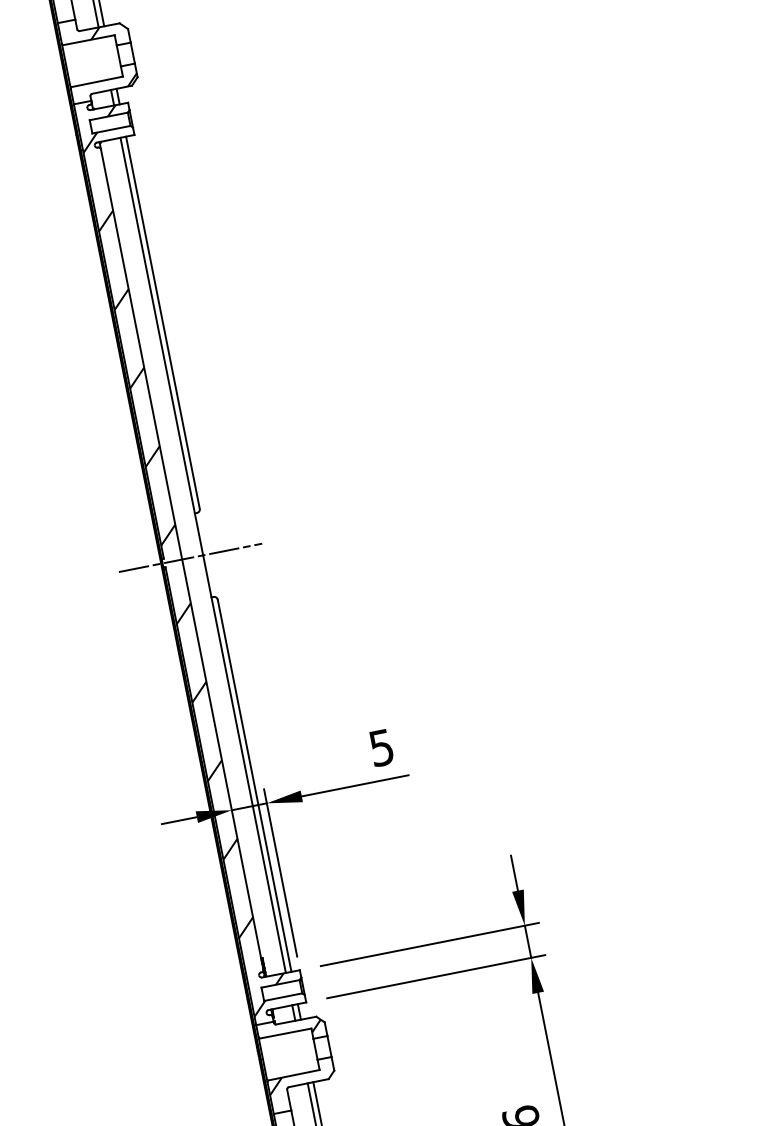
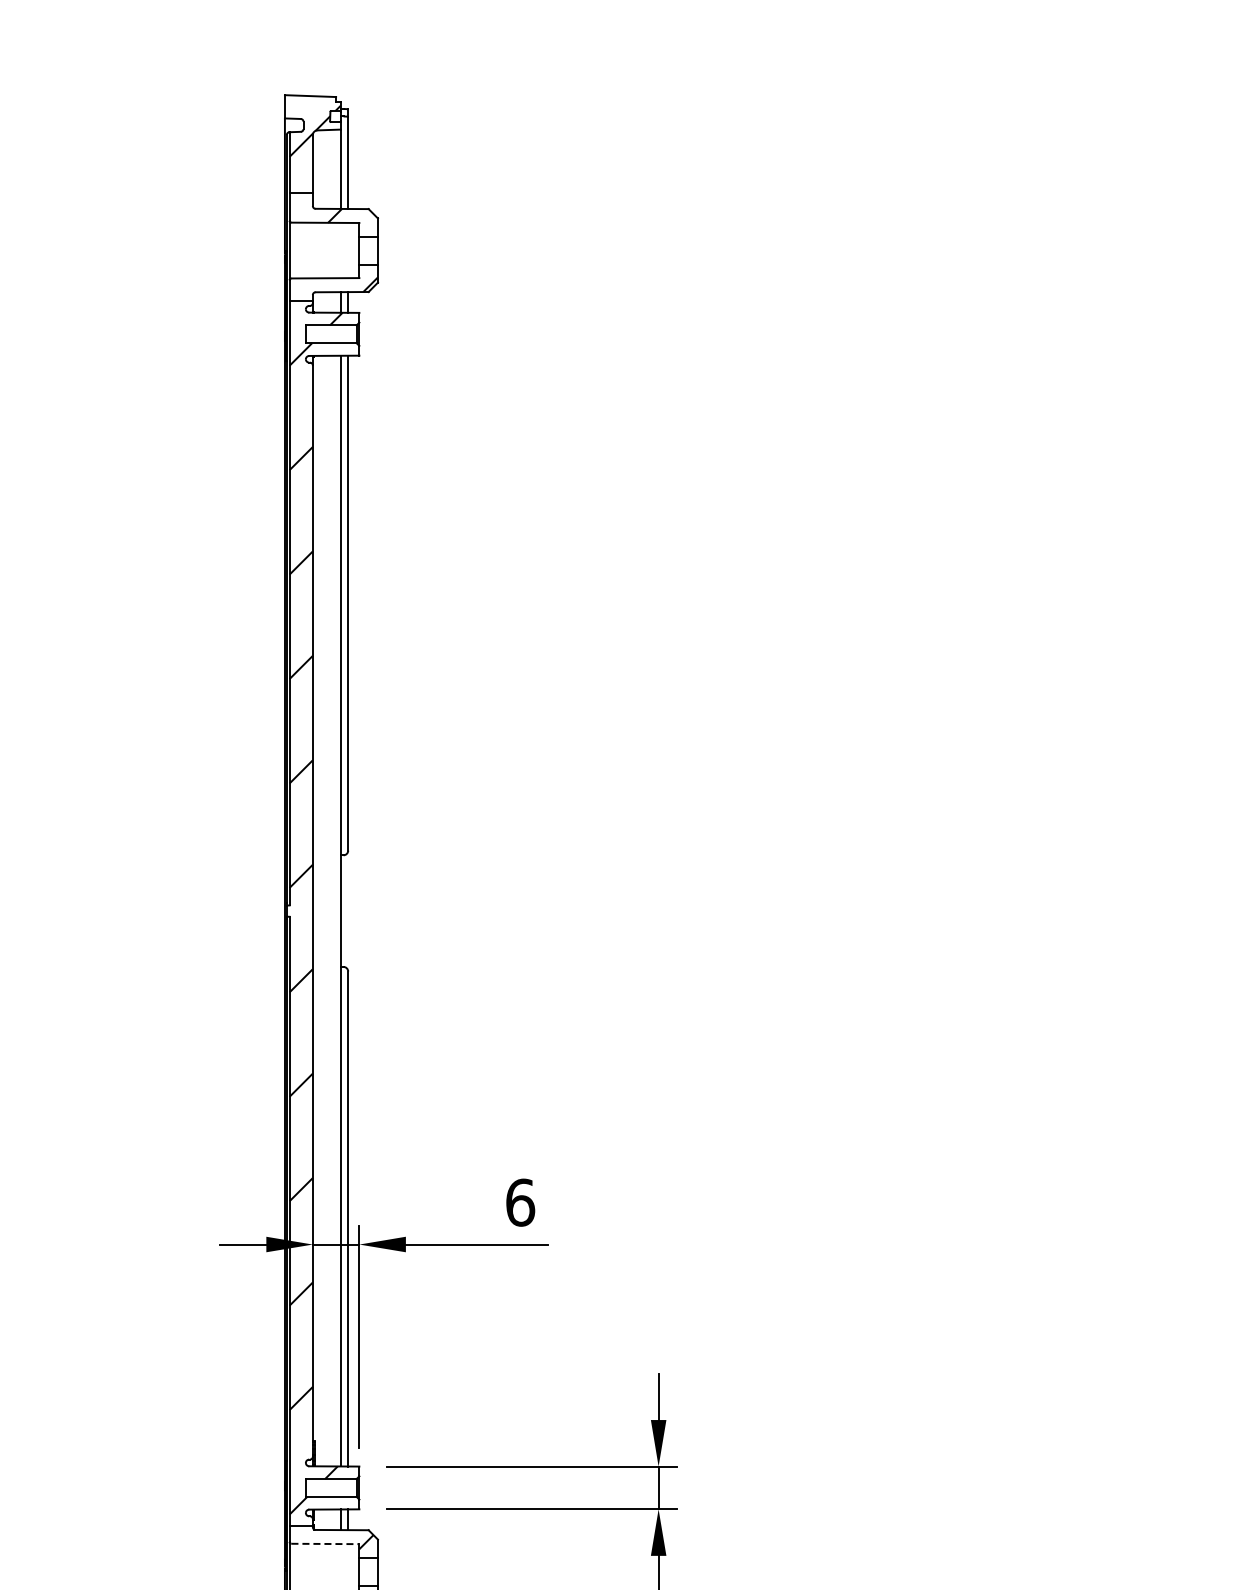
line: (190, 558) -> (323, 911), removed
text: (381, 747) -> (520, 1202), 5 -> 6
line: (285, 1033) -> (325, 1543), solid -> dashed

